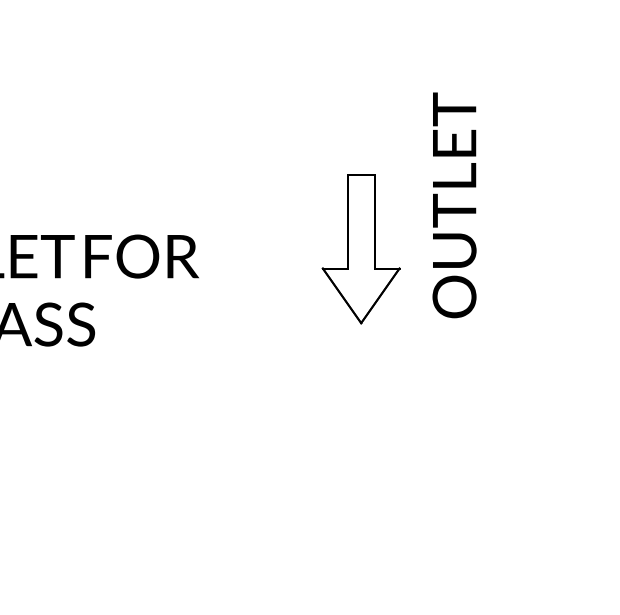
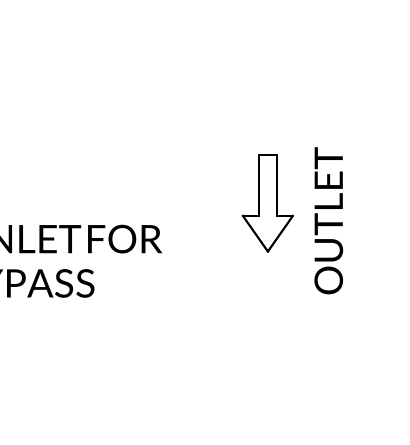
text: (454, 205) -> (328, 220), moved
part: (360, 249) -> (267, 203), moved

